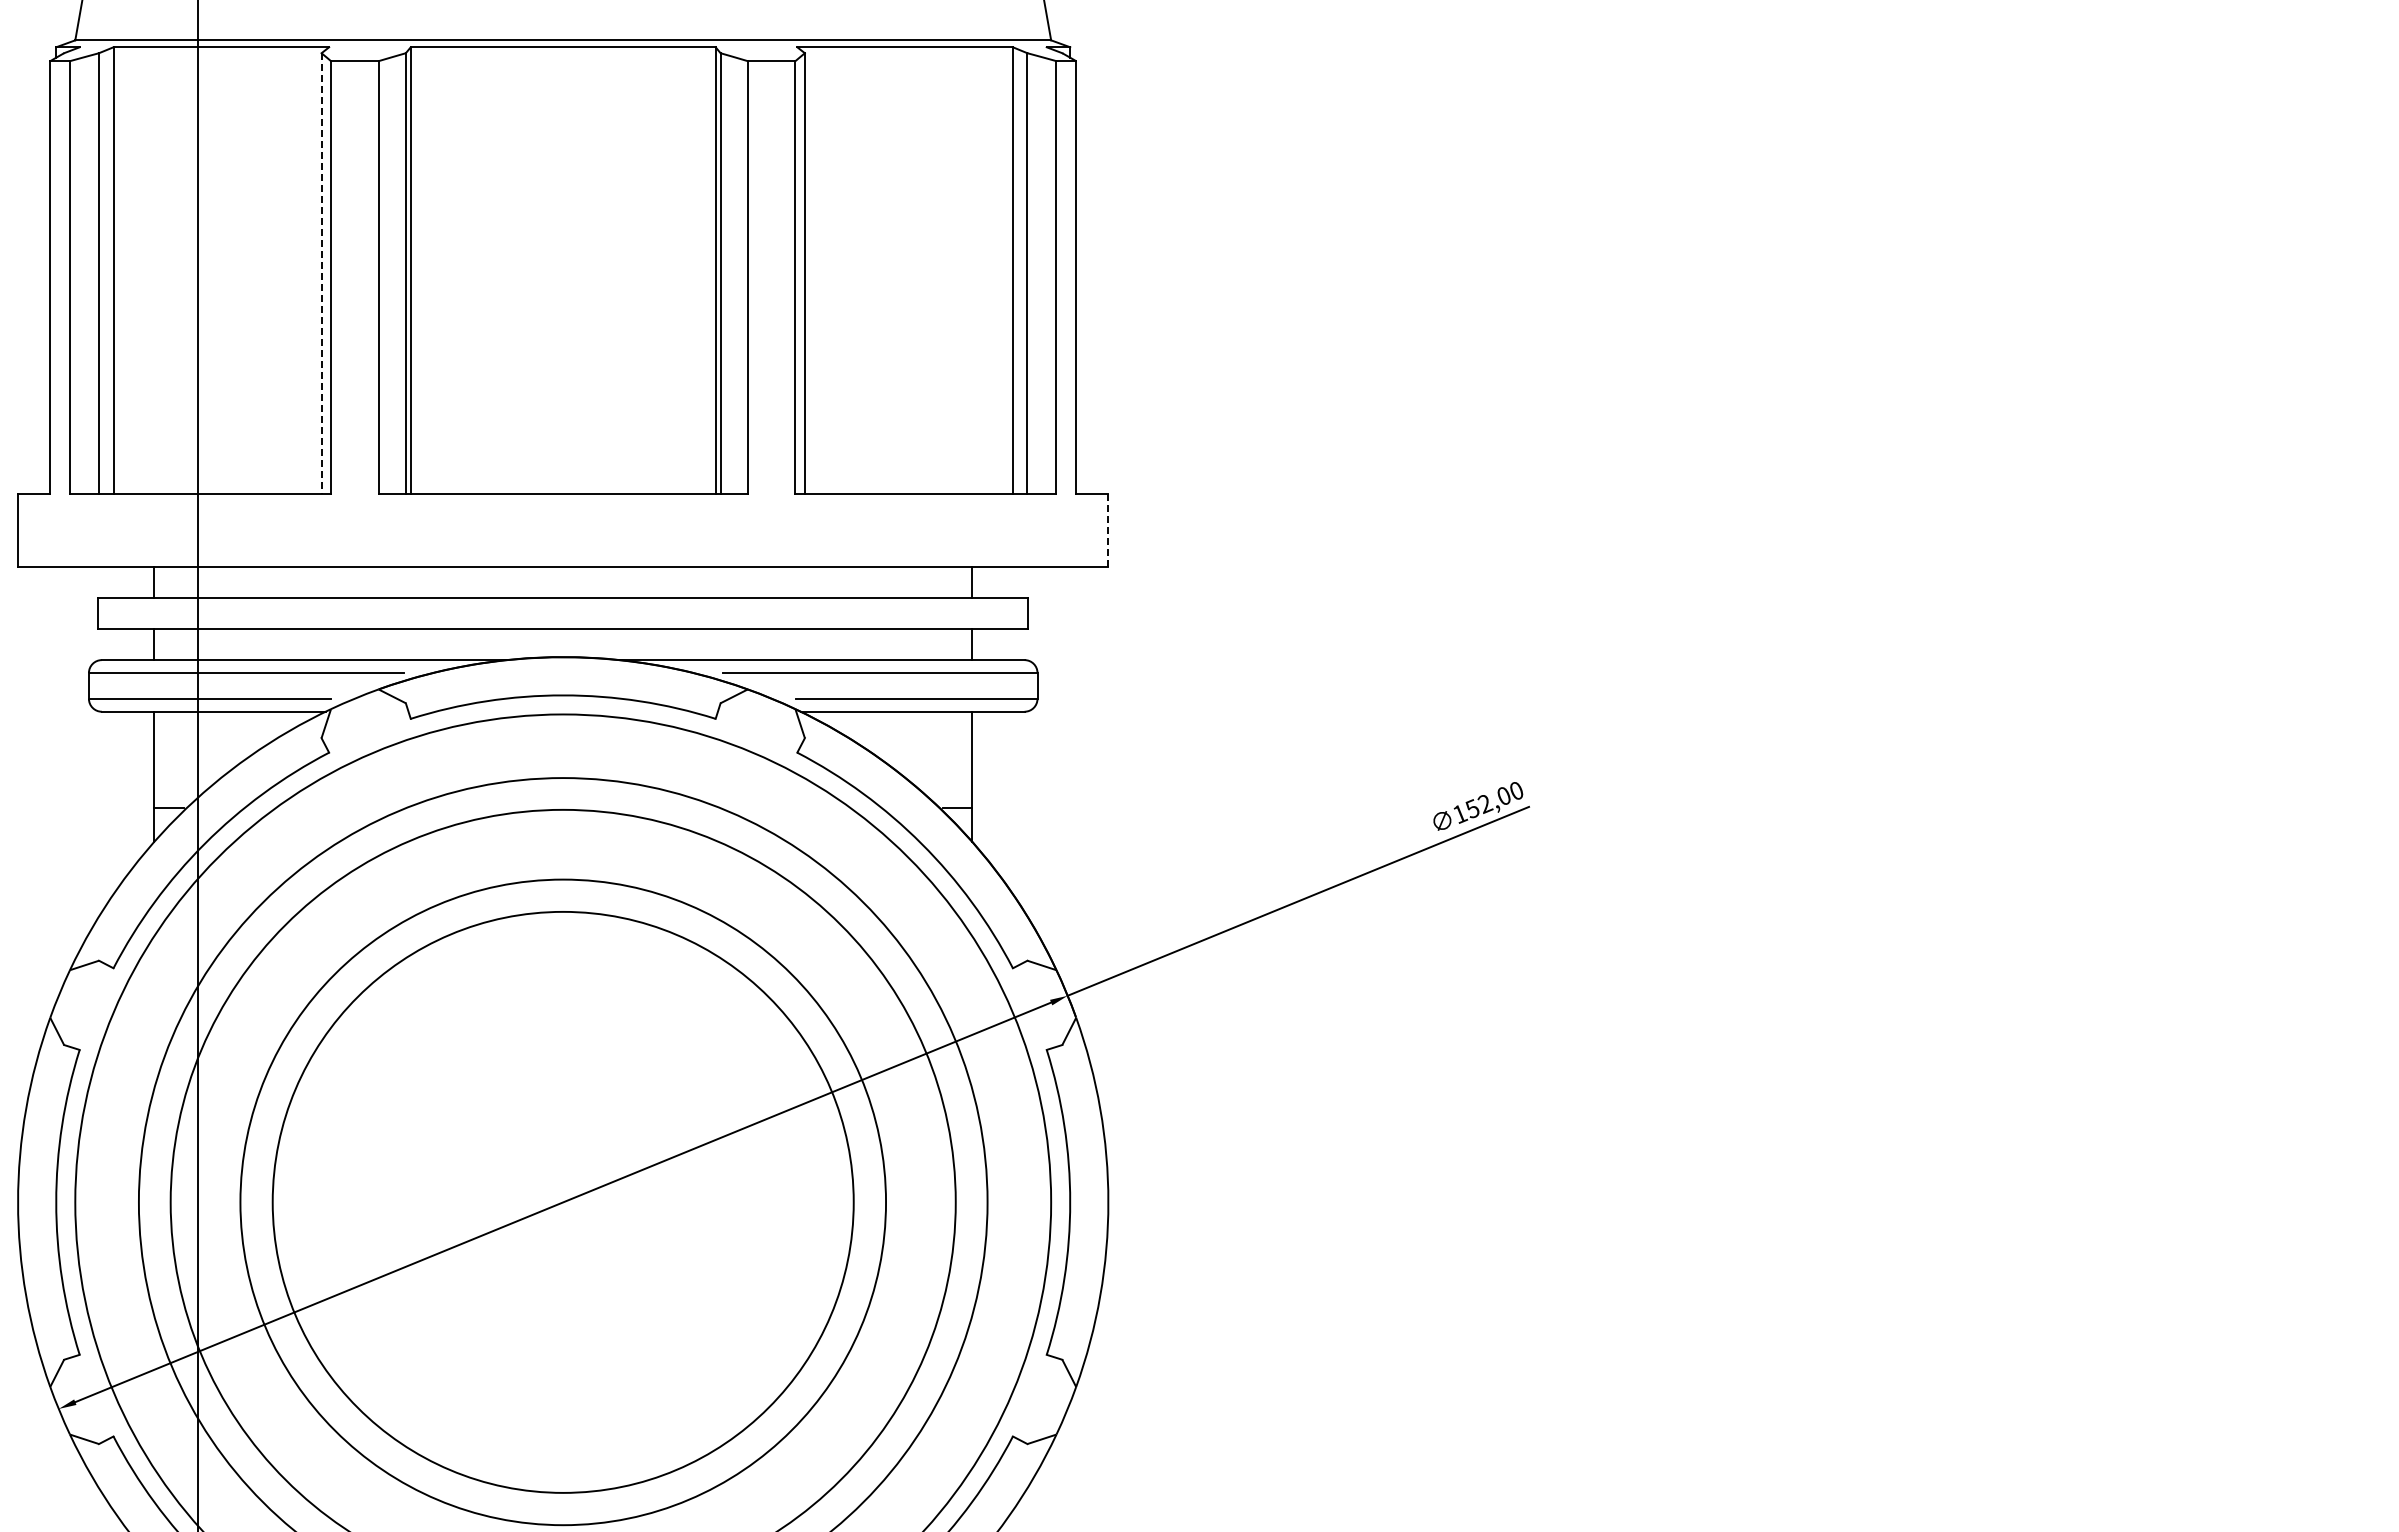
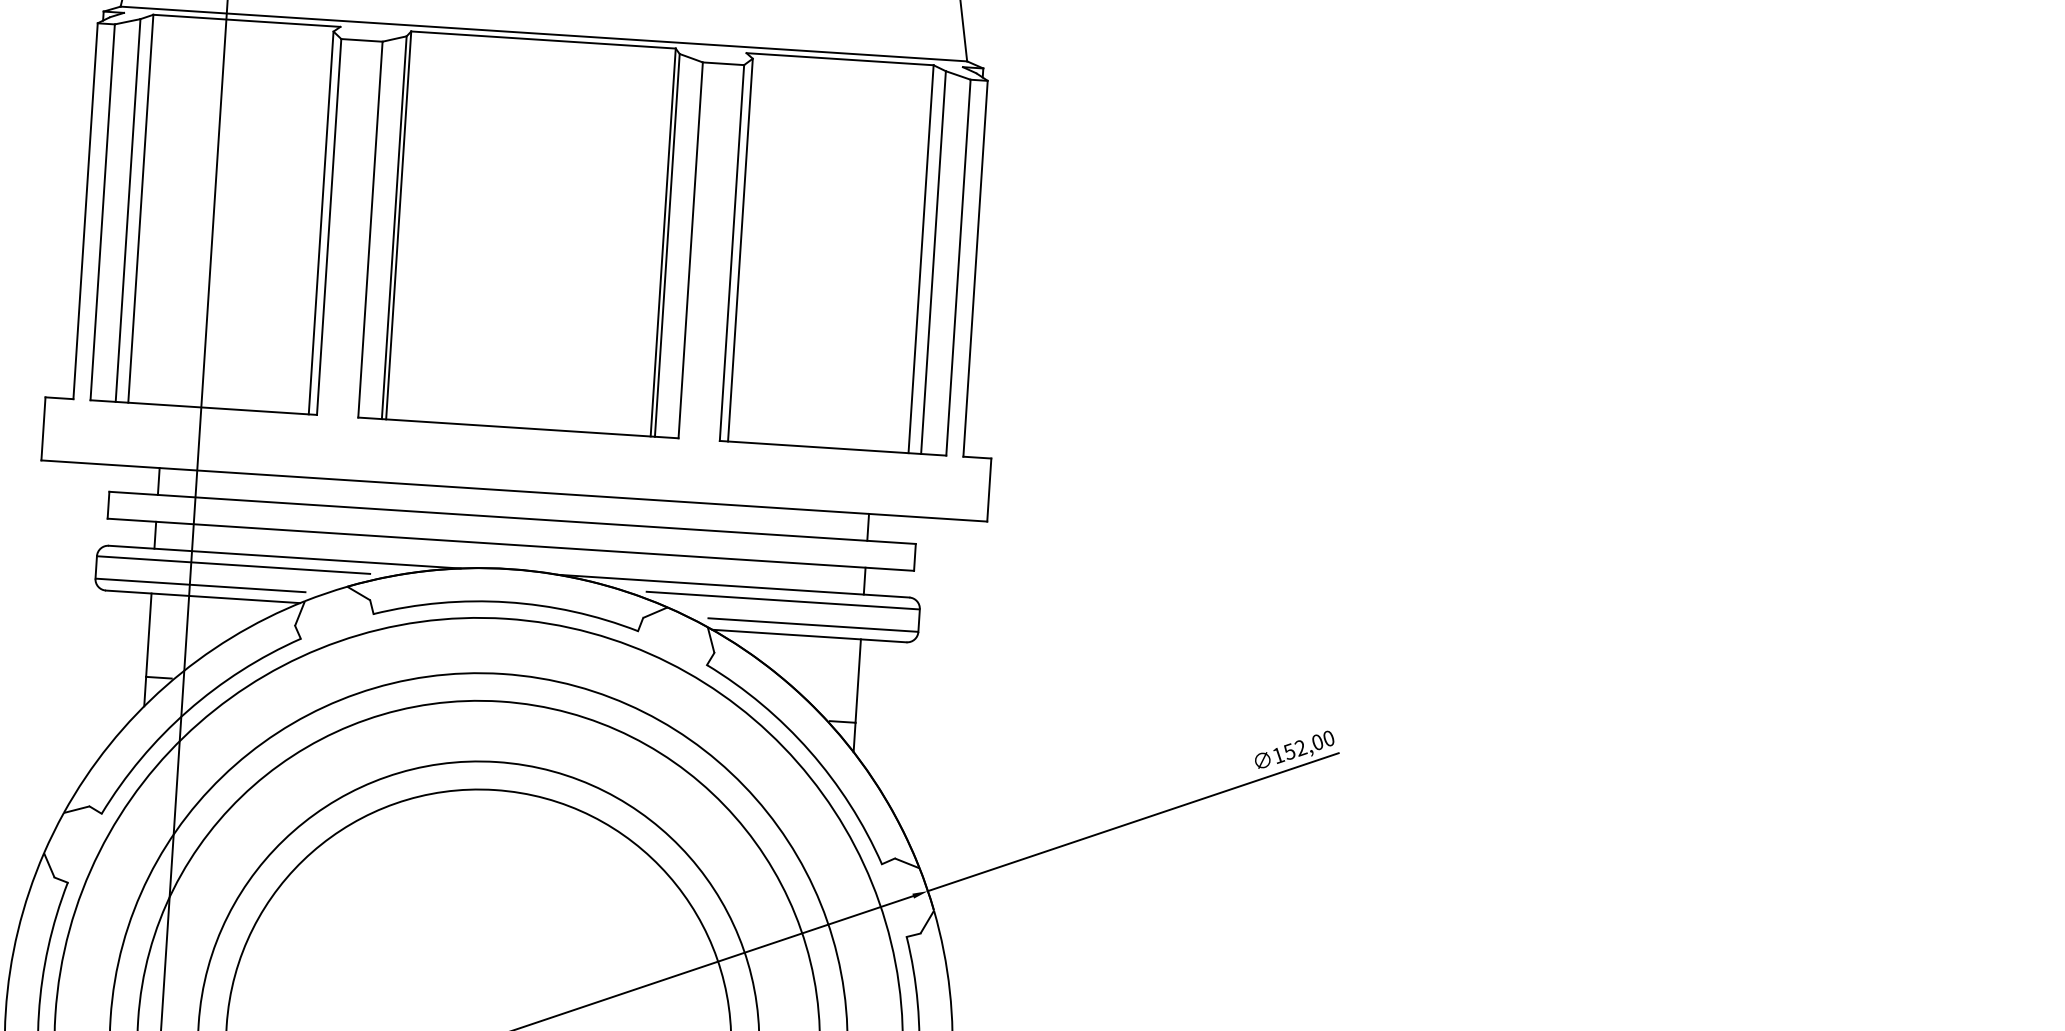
line: (321, 273) -> (321, 222), dashed -> solid
line: (1108, 530) -> (989, 489), dashed -> solid

